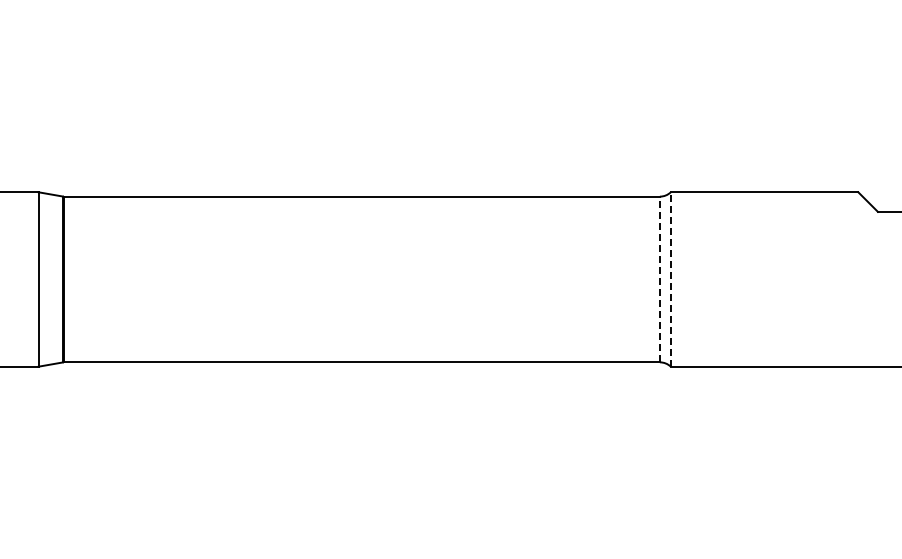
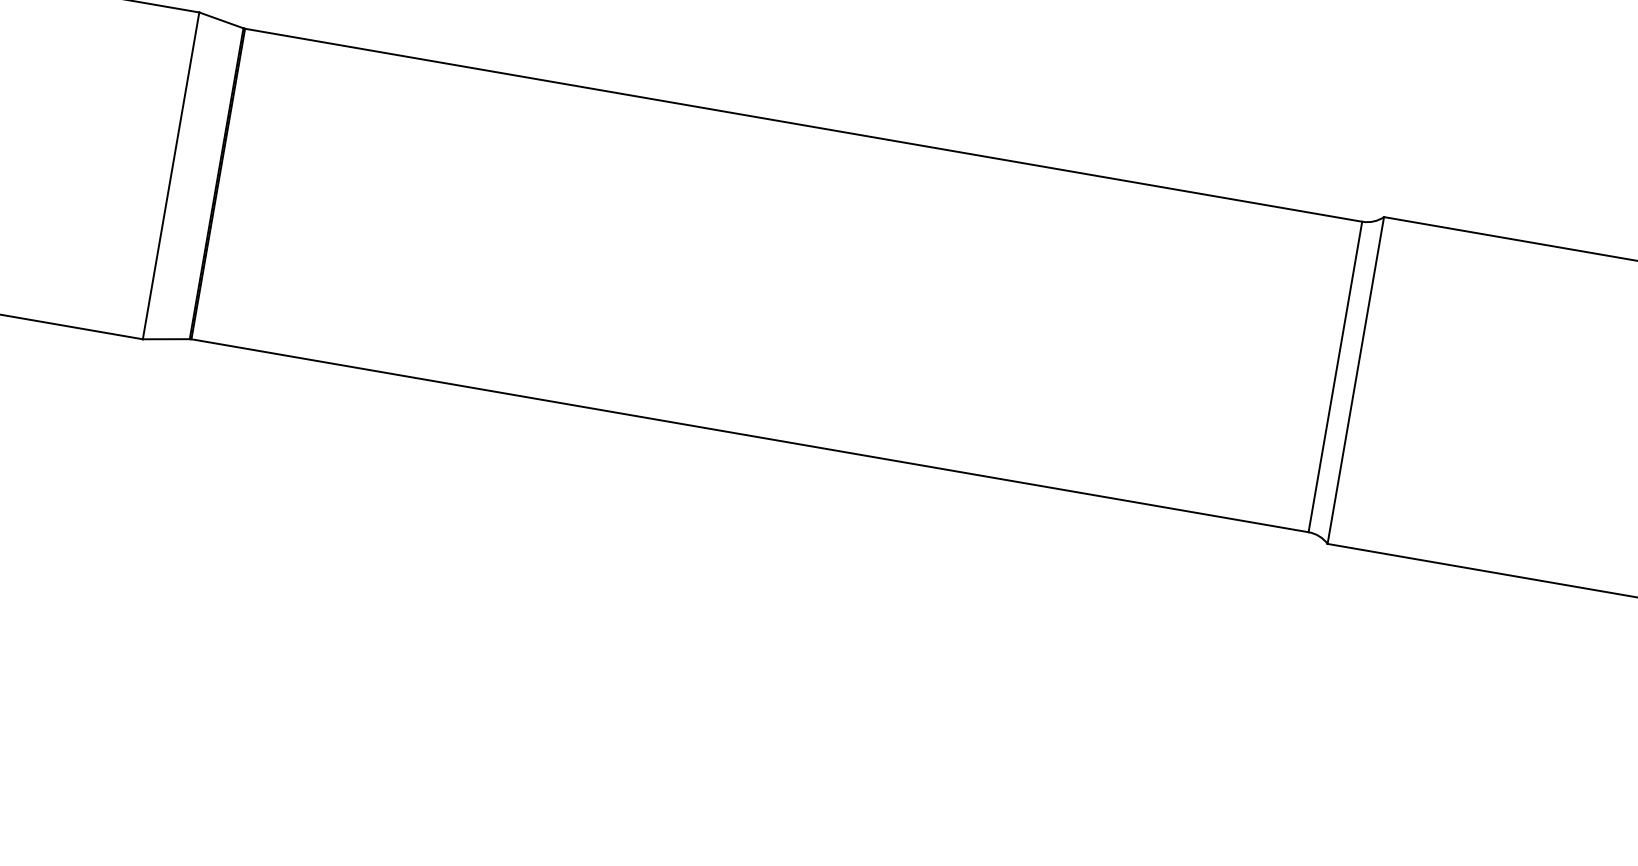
line: (659, 279) -> (1334, 376), dashed -> solid
line: (670, 279) -> (1355, 380), dashed -> solid

